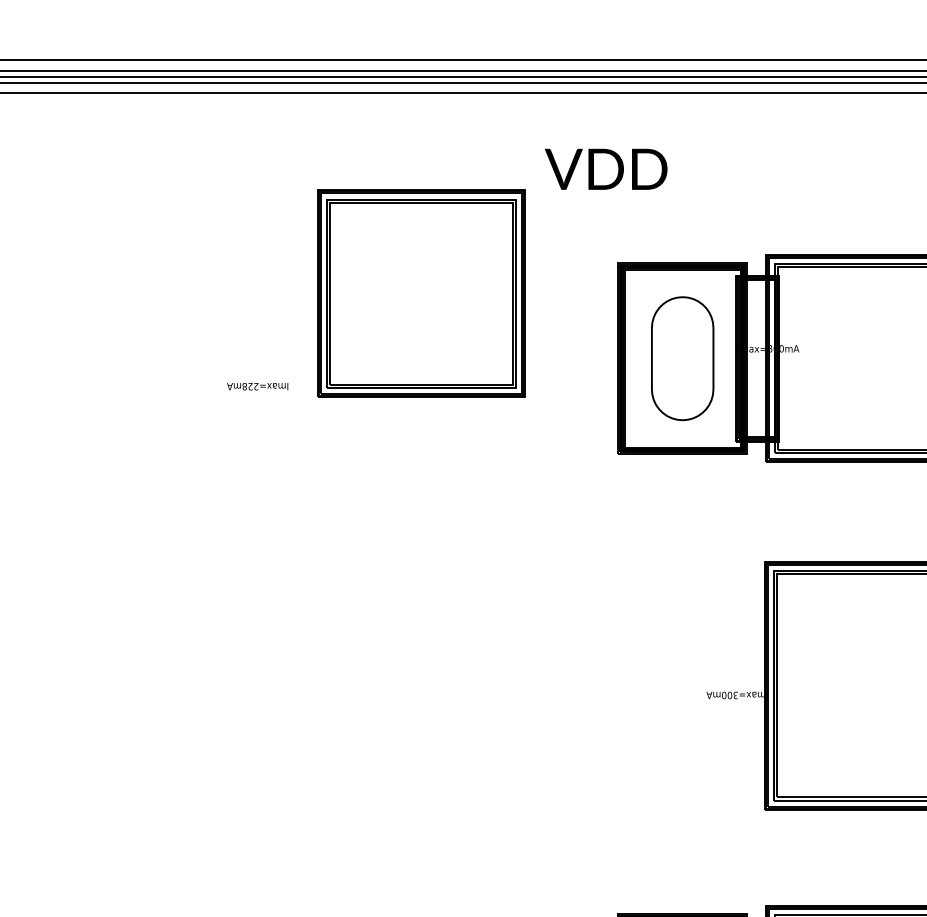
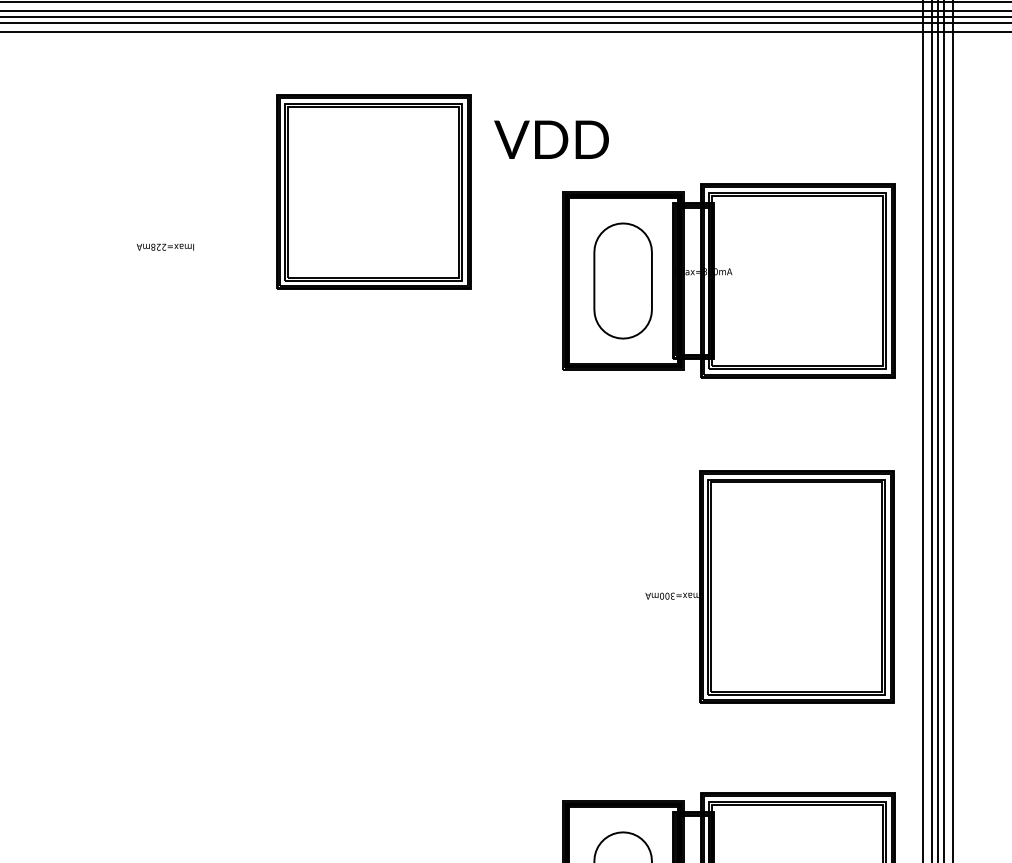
text: (606, 169) -> (551, 139), moved
part: (421, 292) -> (373, 191), moved
text: (256, 385) -> (164, 246), moved

